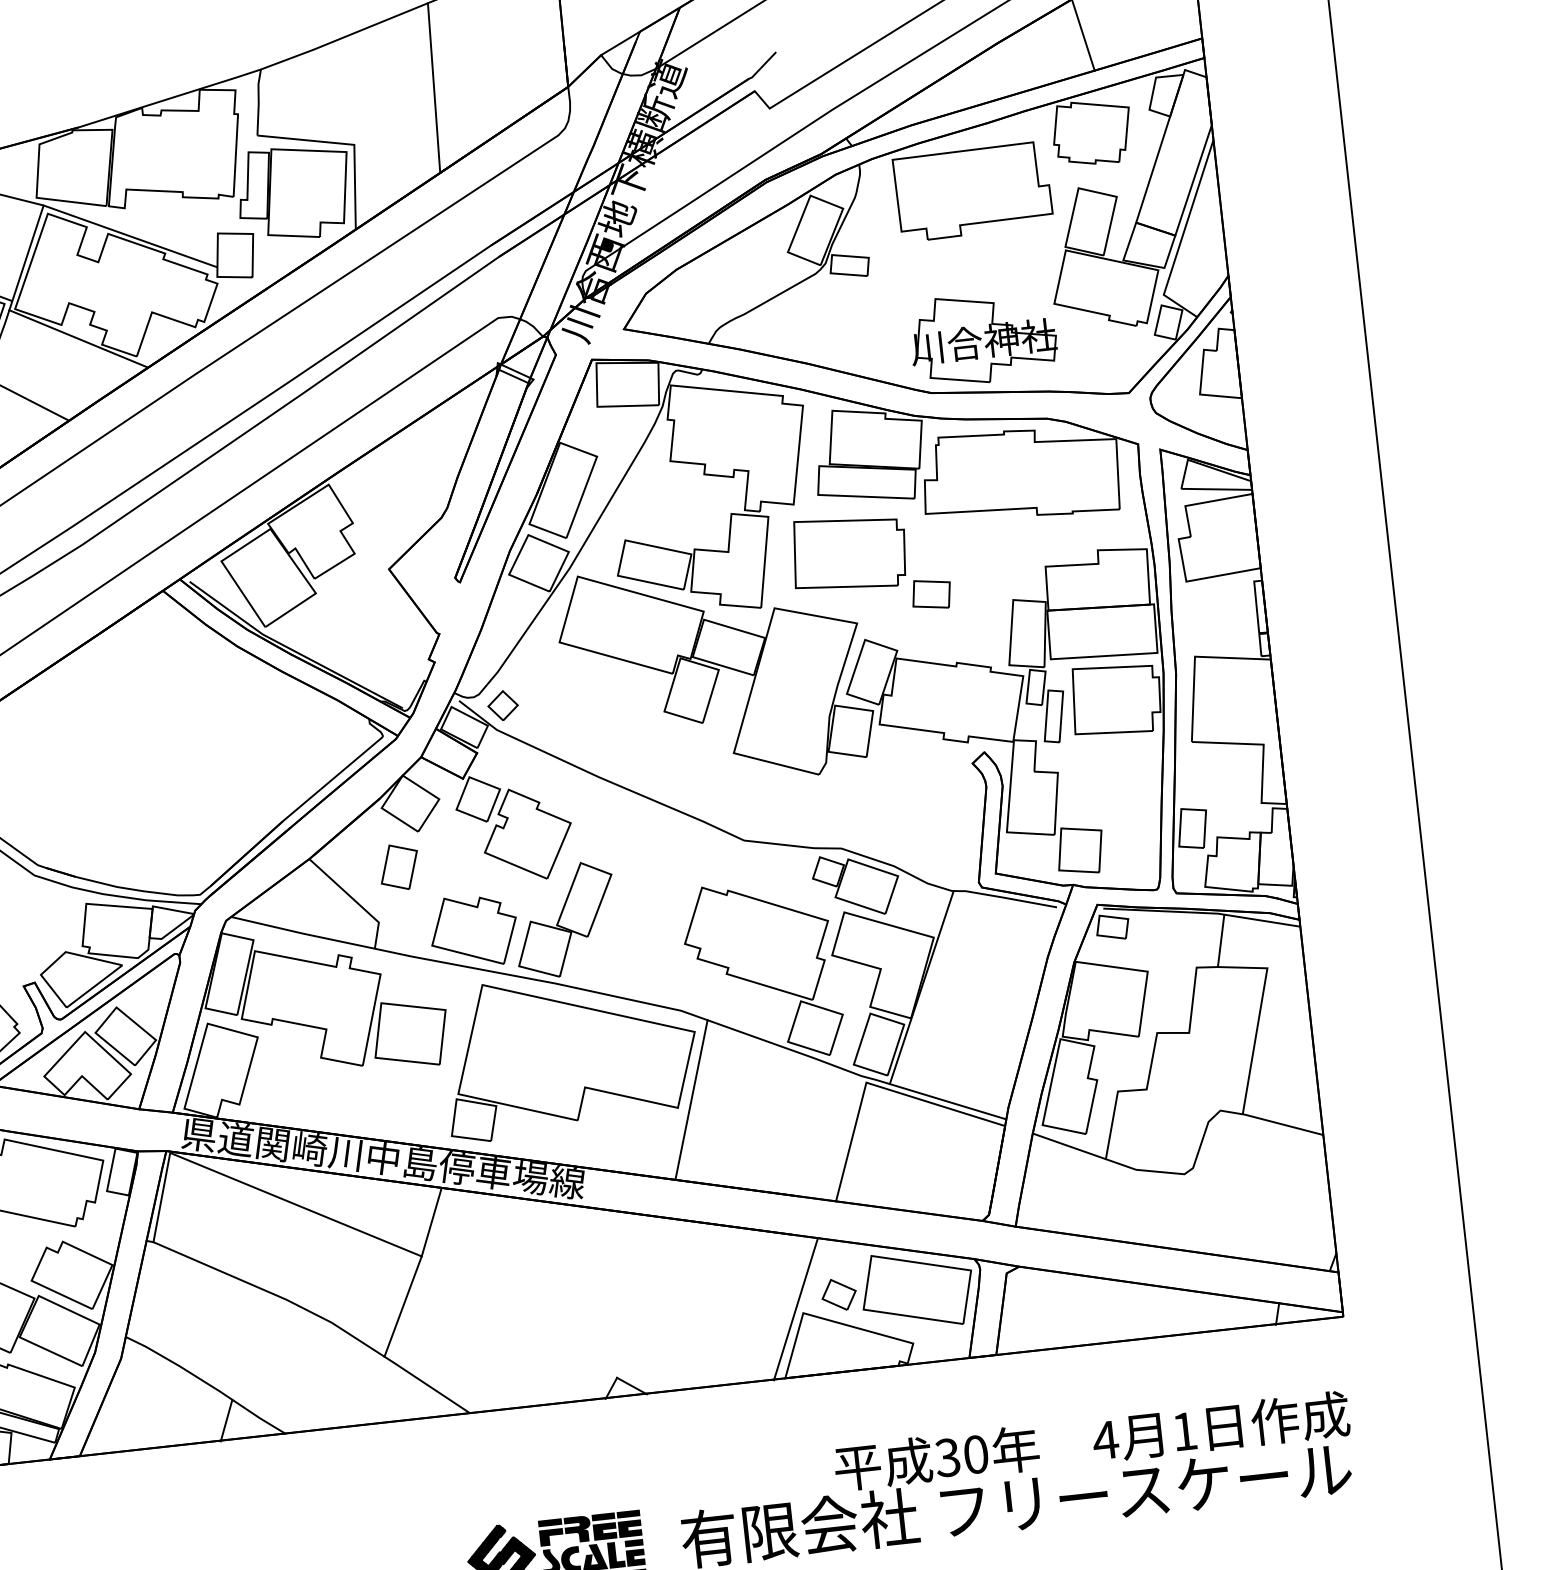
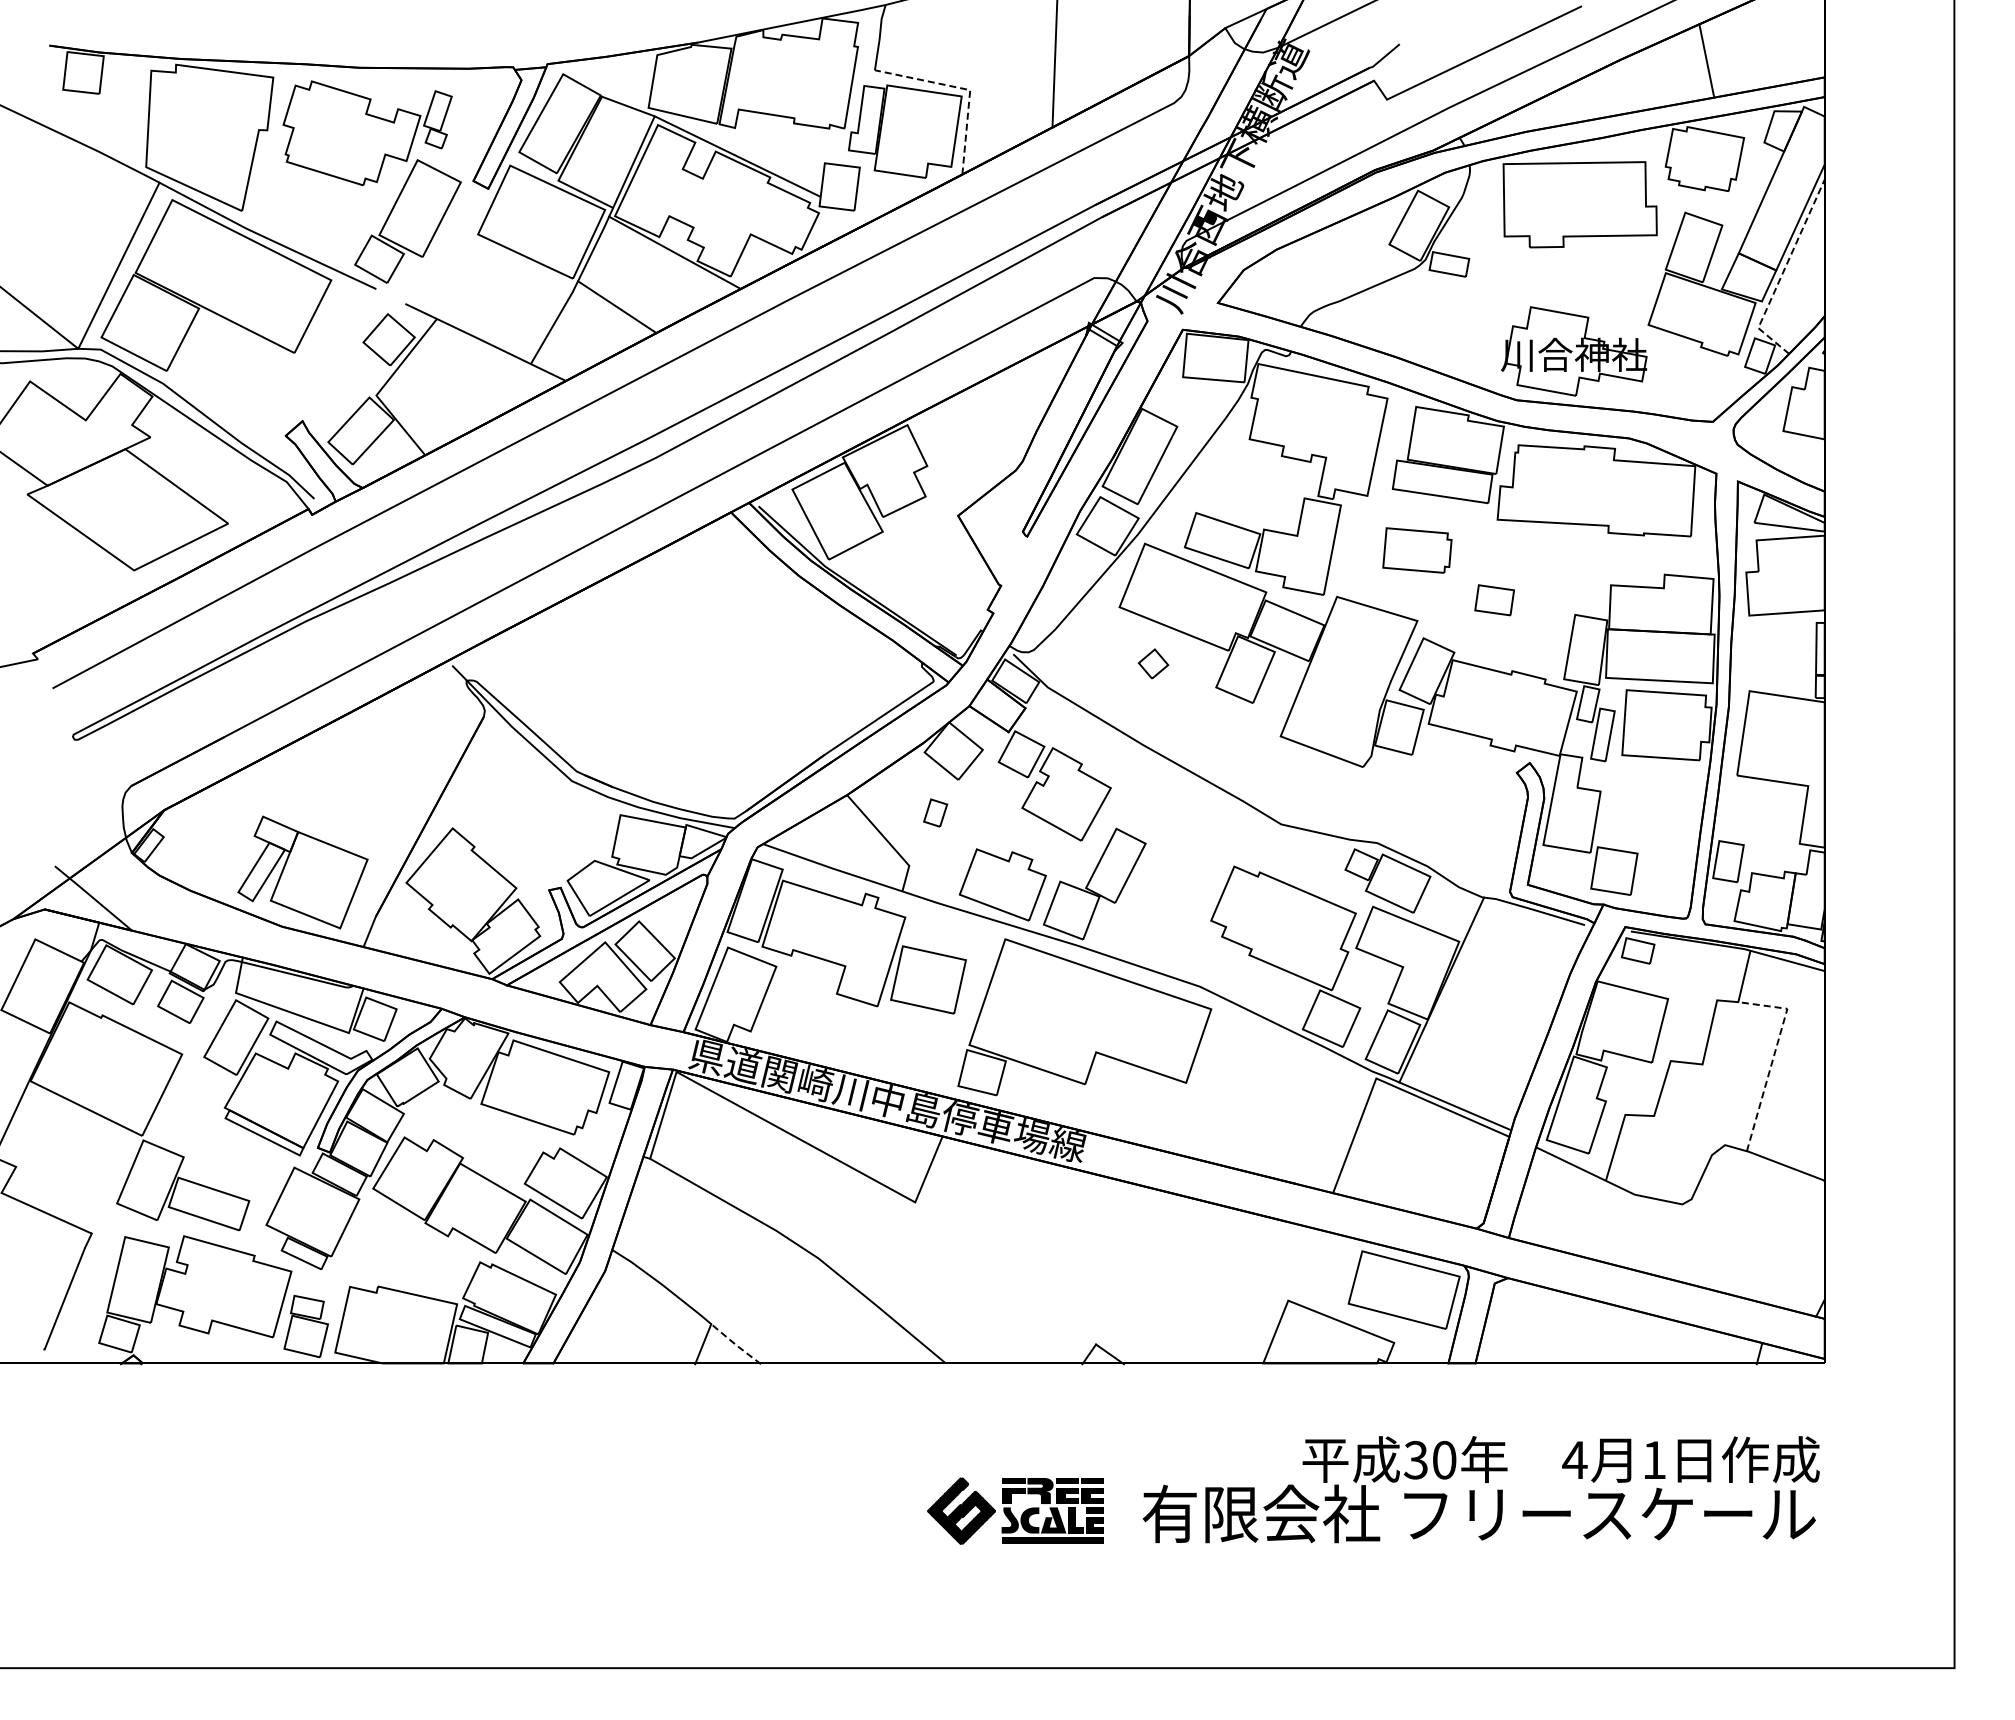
line: (348, 143) -> (964, 88), solid -> dashed
line: (1182, 236) -> (1783, 272), solid -> dashed
part: (849, 553) -> (1417, 550), size x0.6
part: (503, 705) -> (1153, 663), moved
part: (399, 866) -> (935, 812), size x0.6
line: (1259, 1016) -> (1774, 1055), solid -> dashed
line: (691, 1099) -> (1200, 1076), removed
part: (838, 1293) -> (1325, 1285), removed
line: (403, 1306) -> (891, 1250), removed
line: (796, 1308) -> (1281, 1295), removed
line: (259, 1418) -> (736, 1345), solid -> dashed

